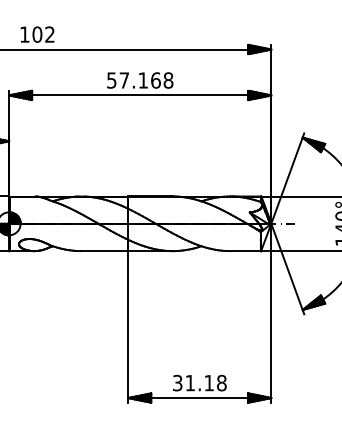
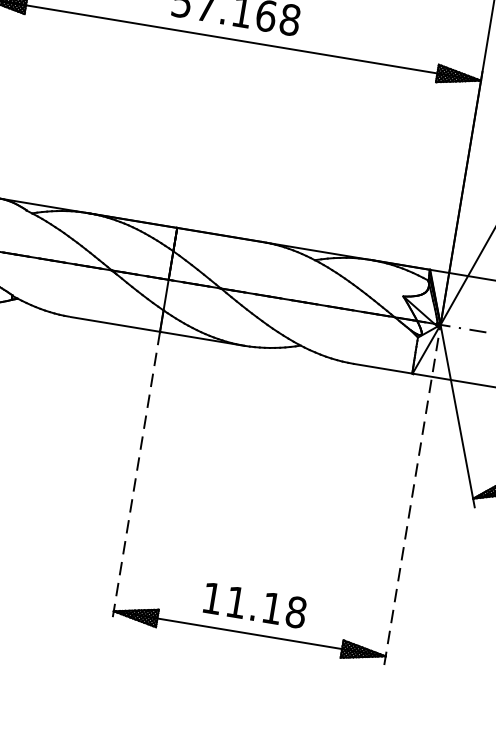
line: (271, 312) -> (413, 493), solid -> dashed
line: (128, 326) -> (136, 475), solid -> dashed
text: (177, 382) -> (212, 597), 31.18 -> 11.18

